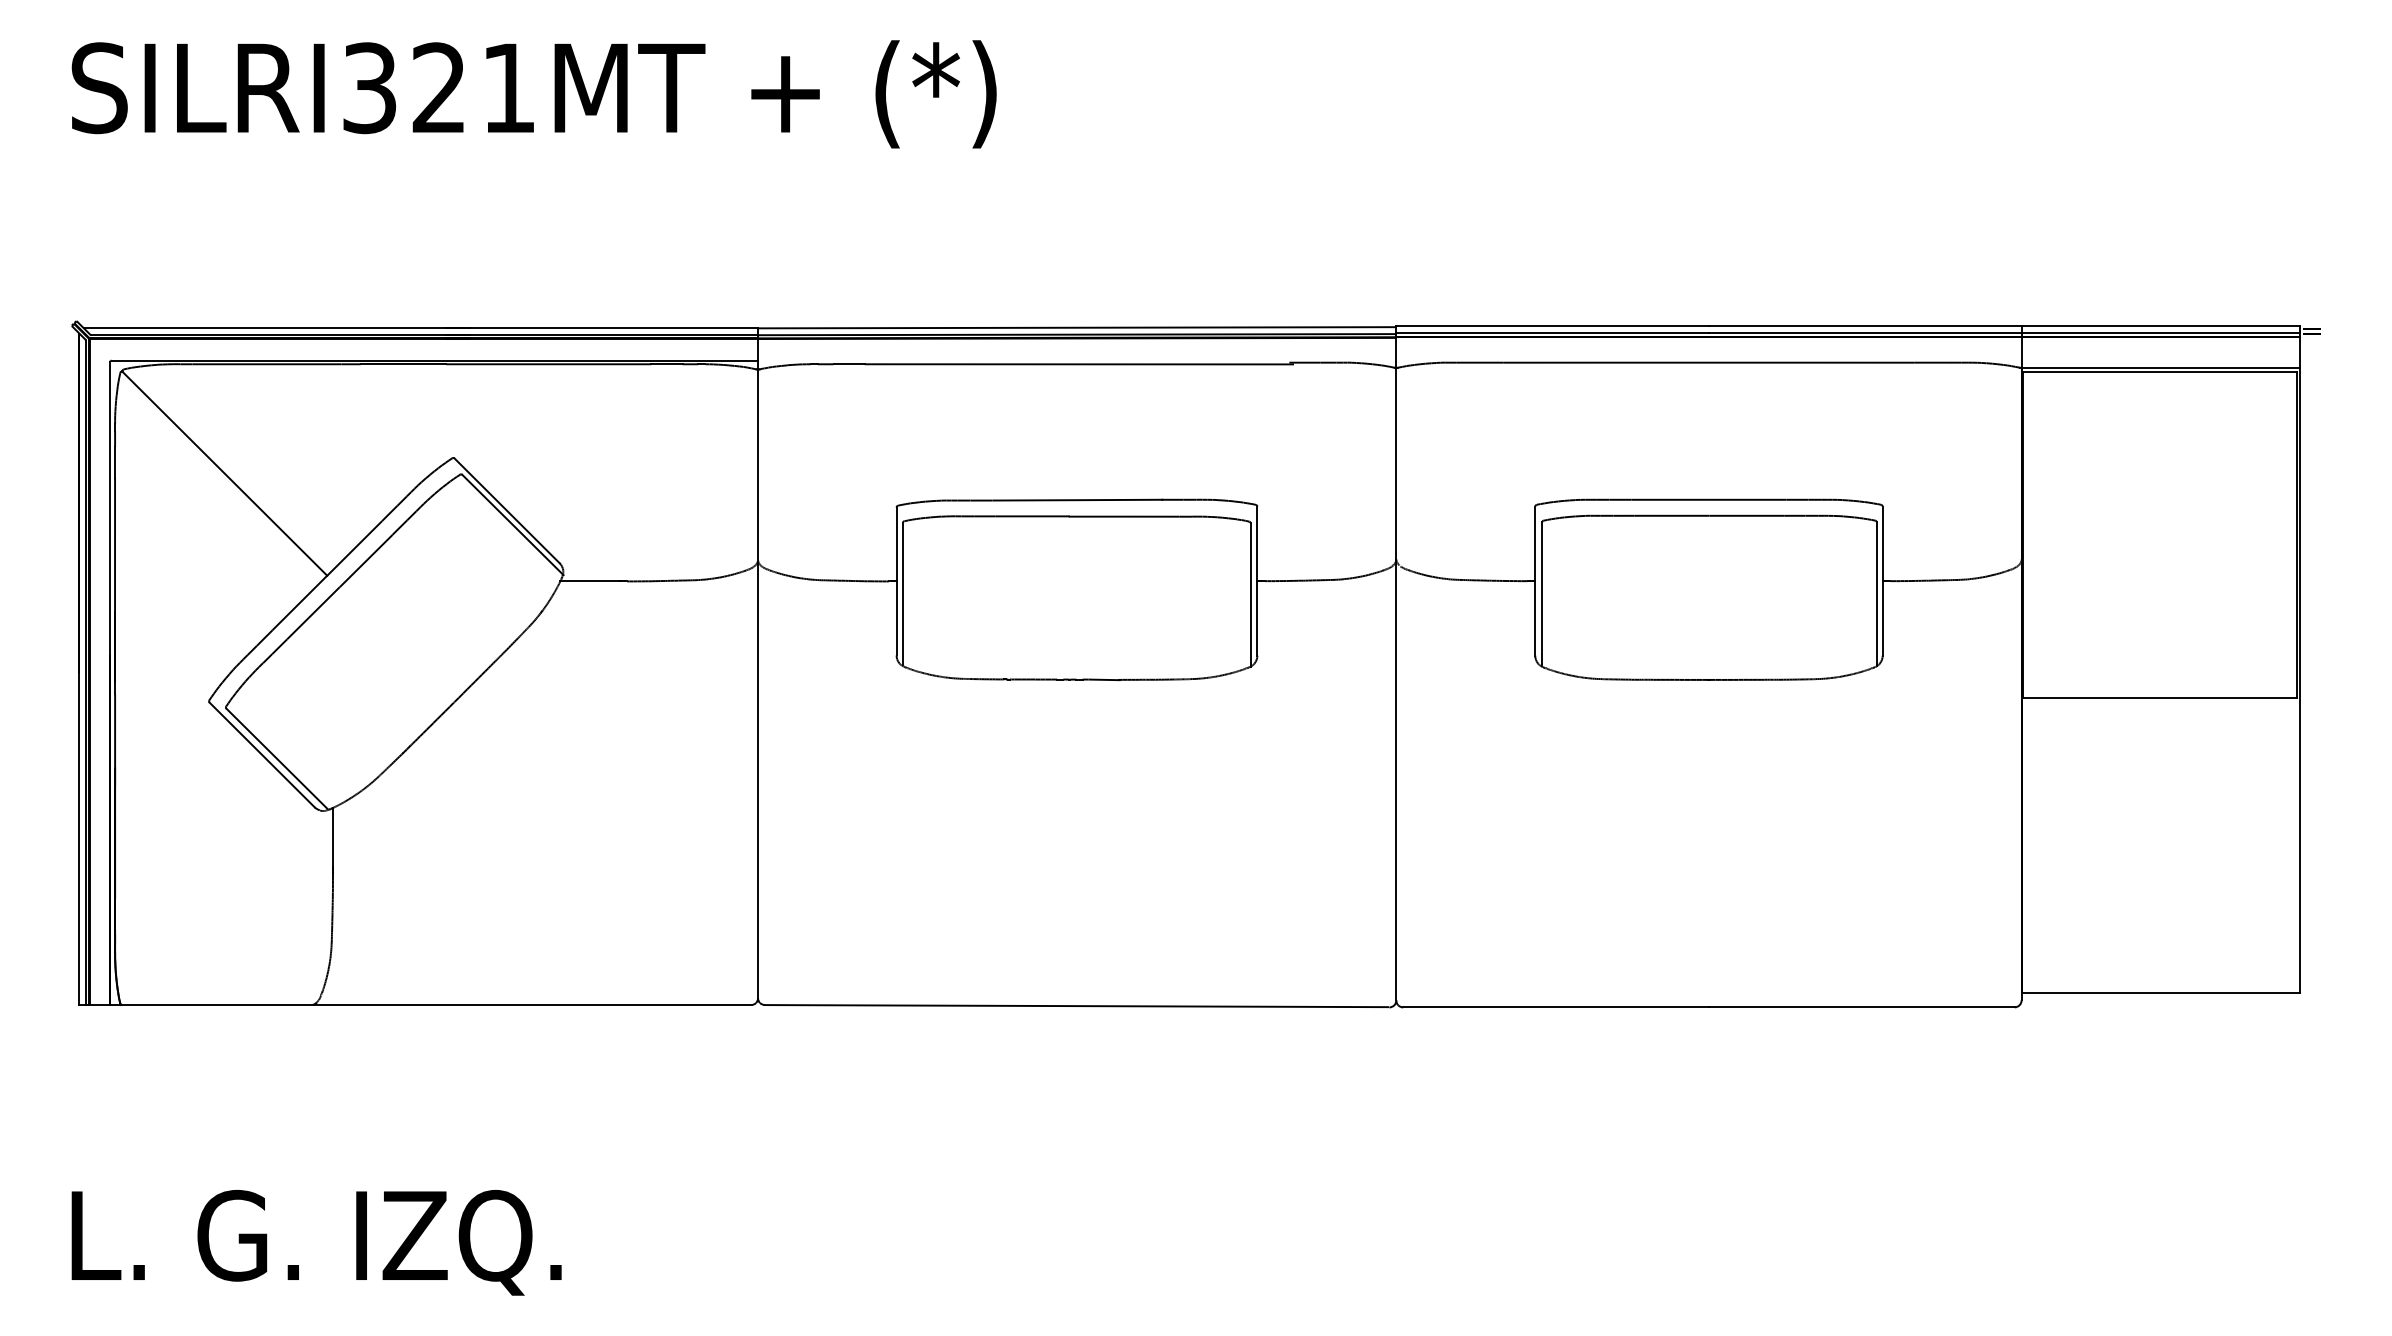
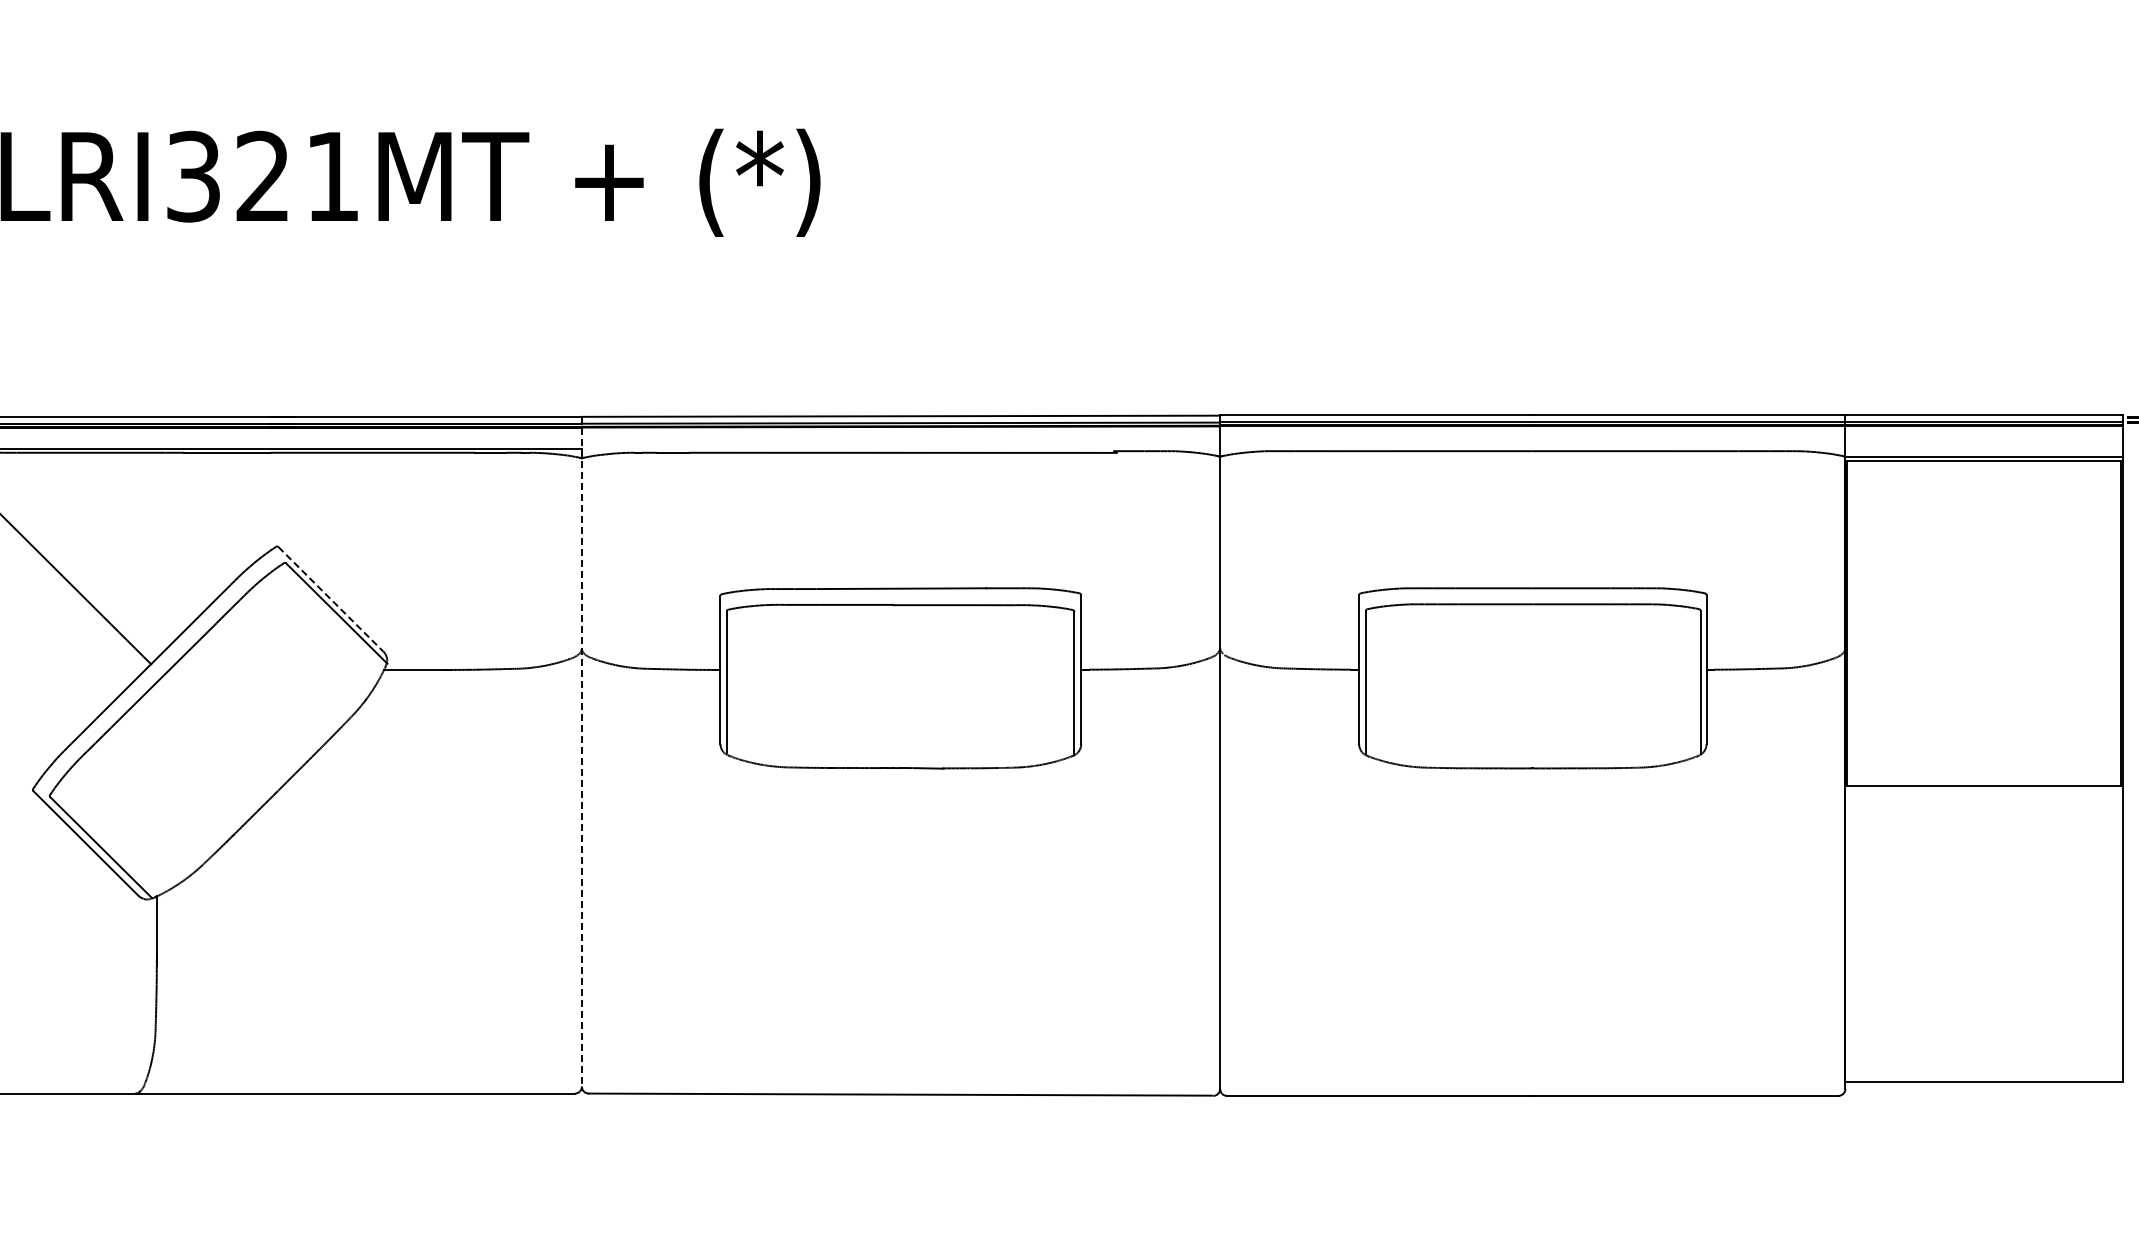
line: (507, 511) -> (331, 600), solid -> dashed
line: (758, 663) -> (582, 752), solid -> dashed

